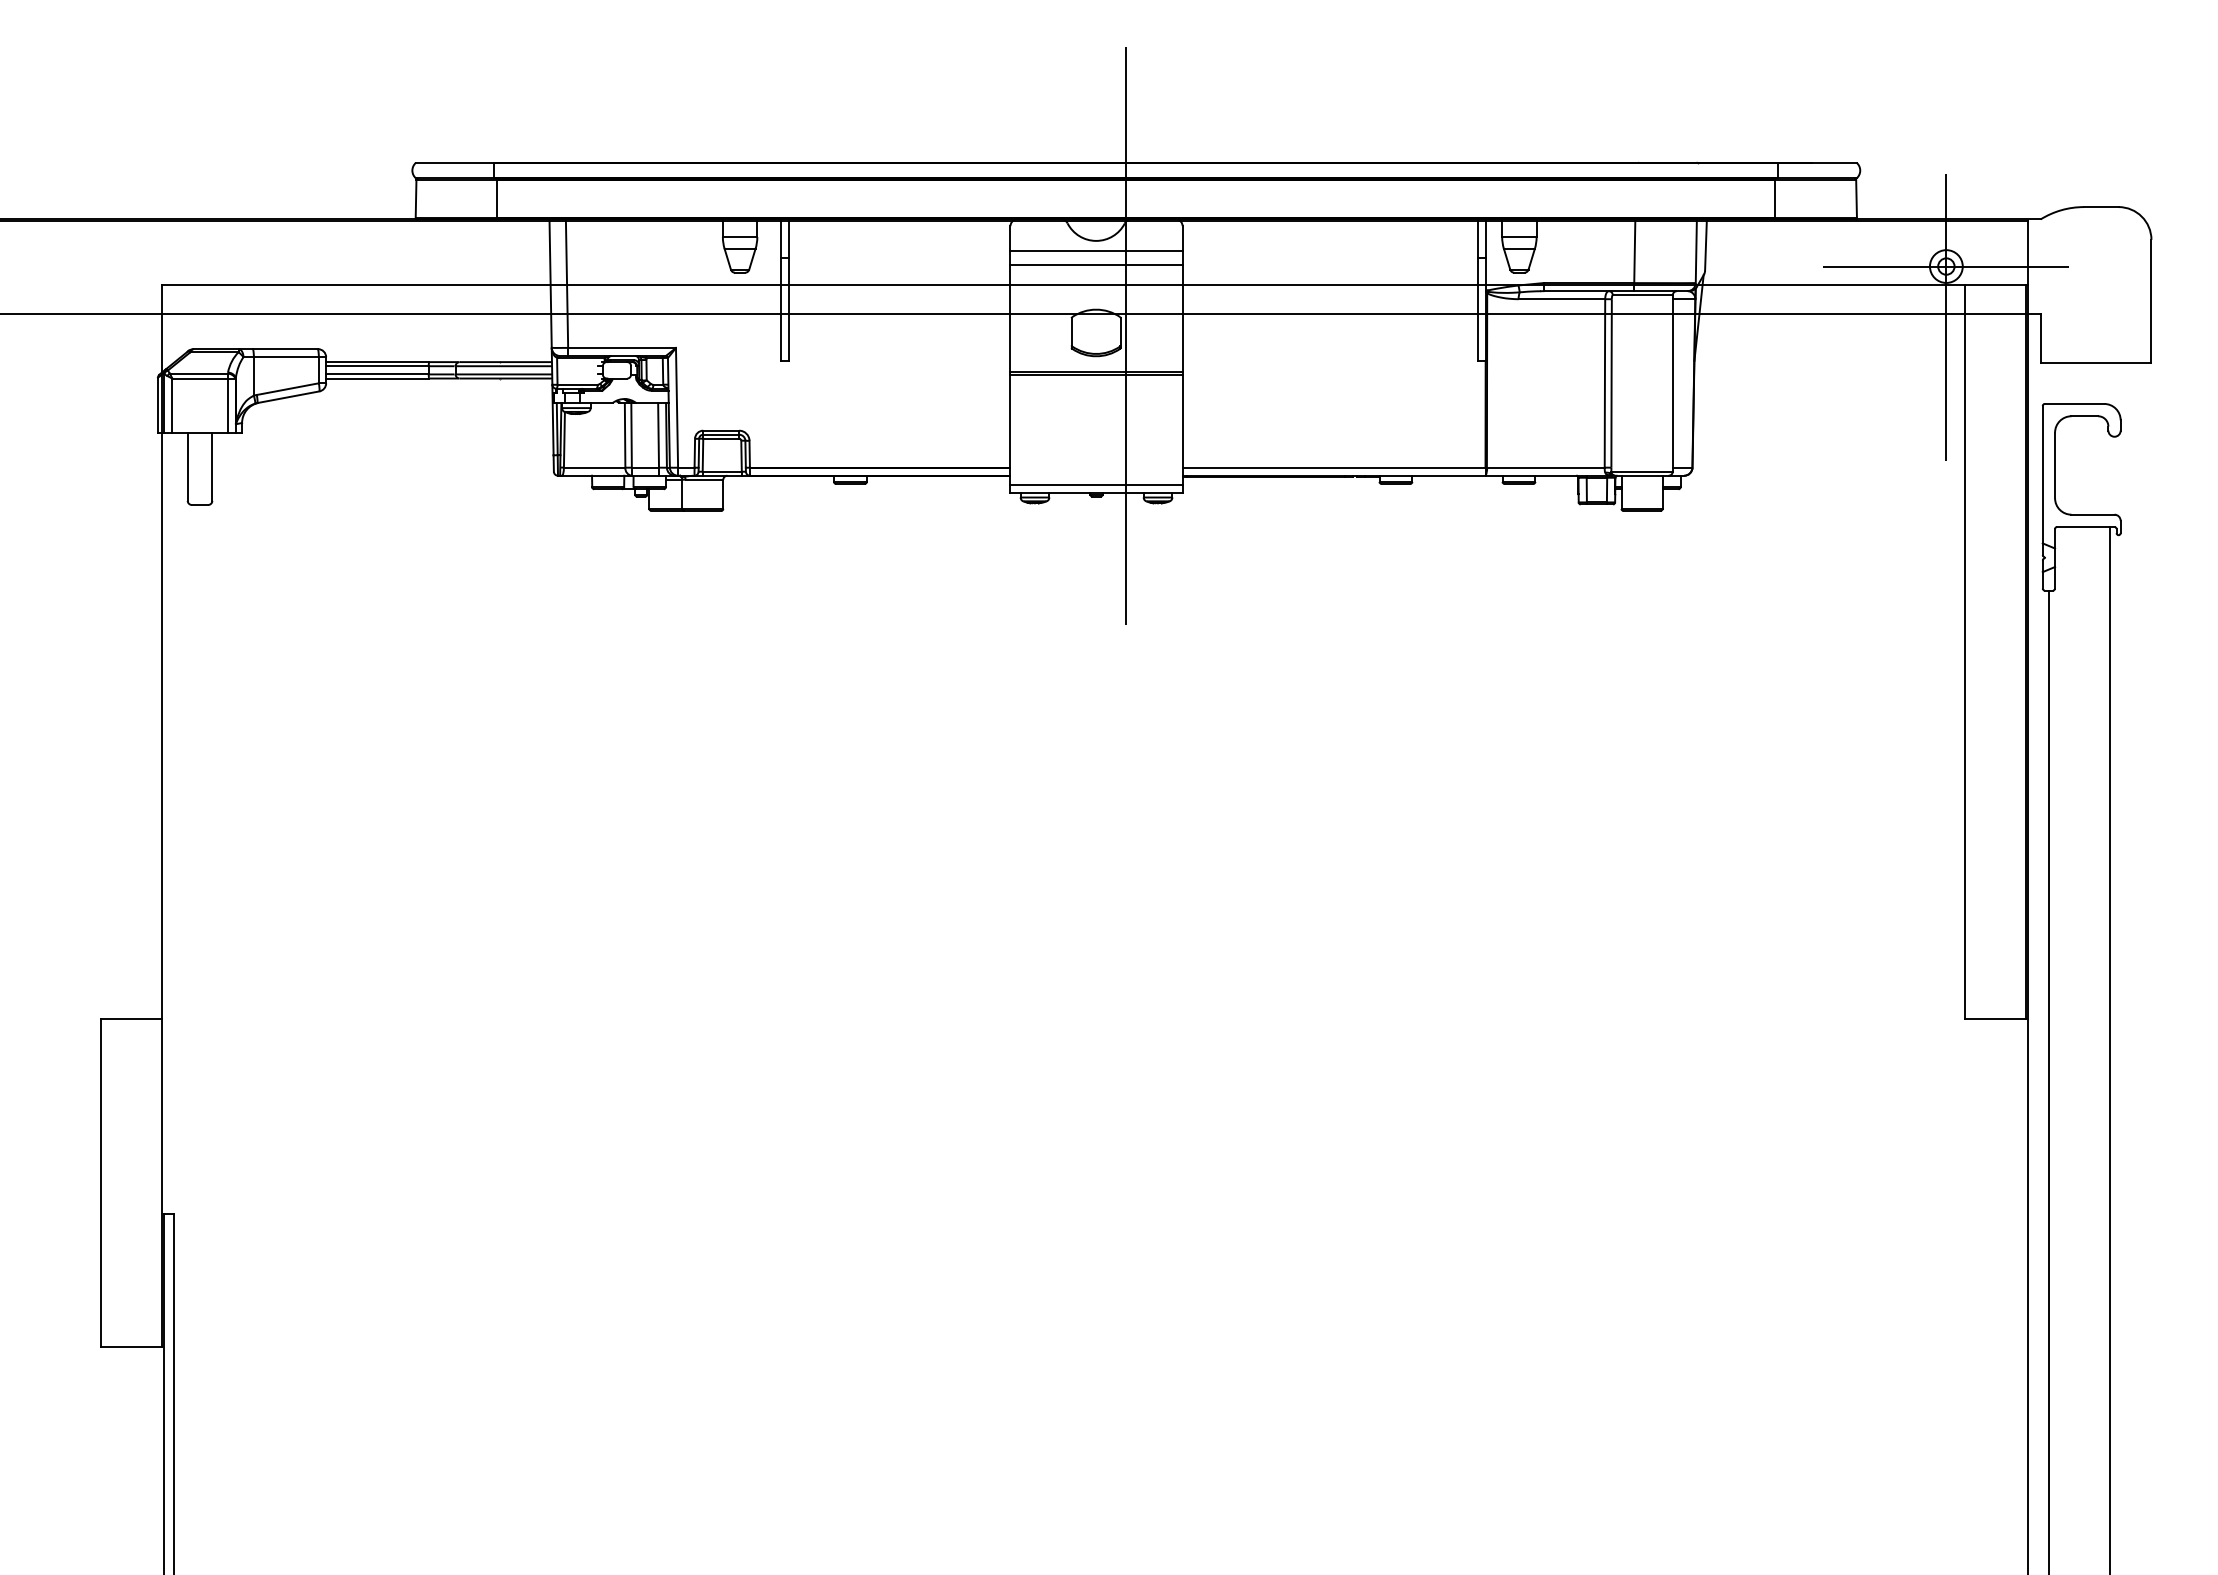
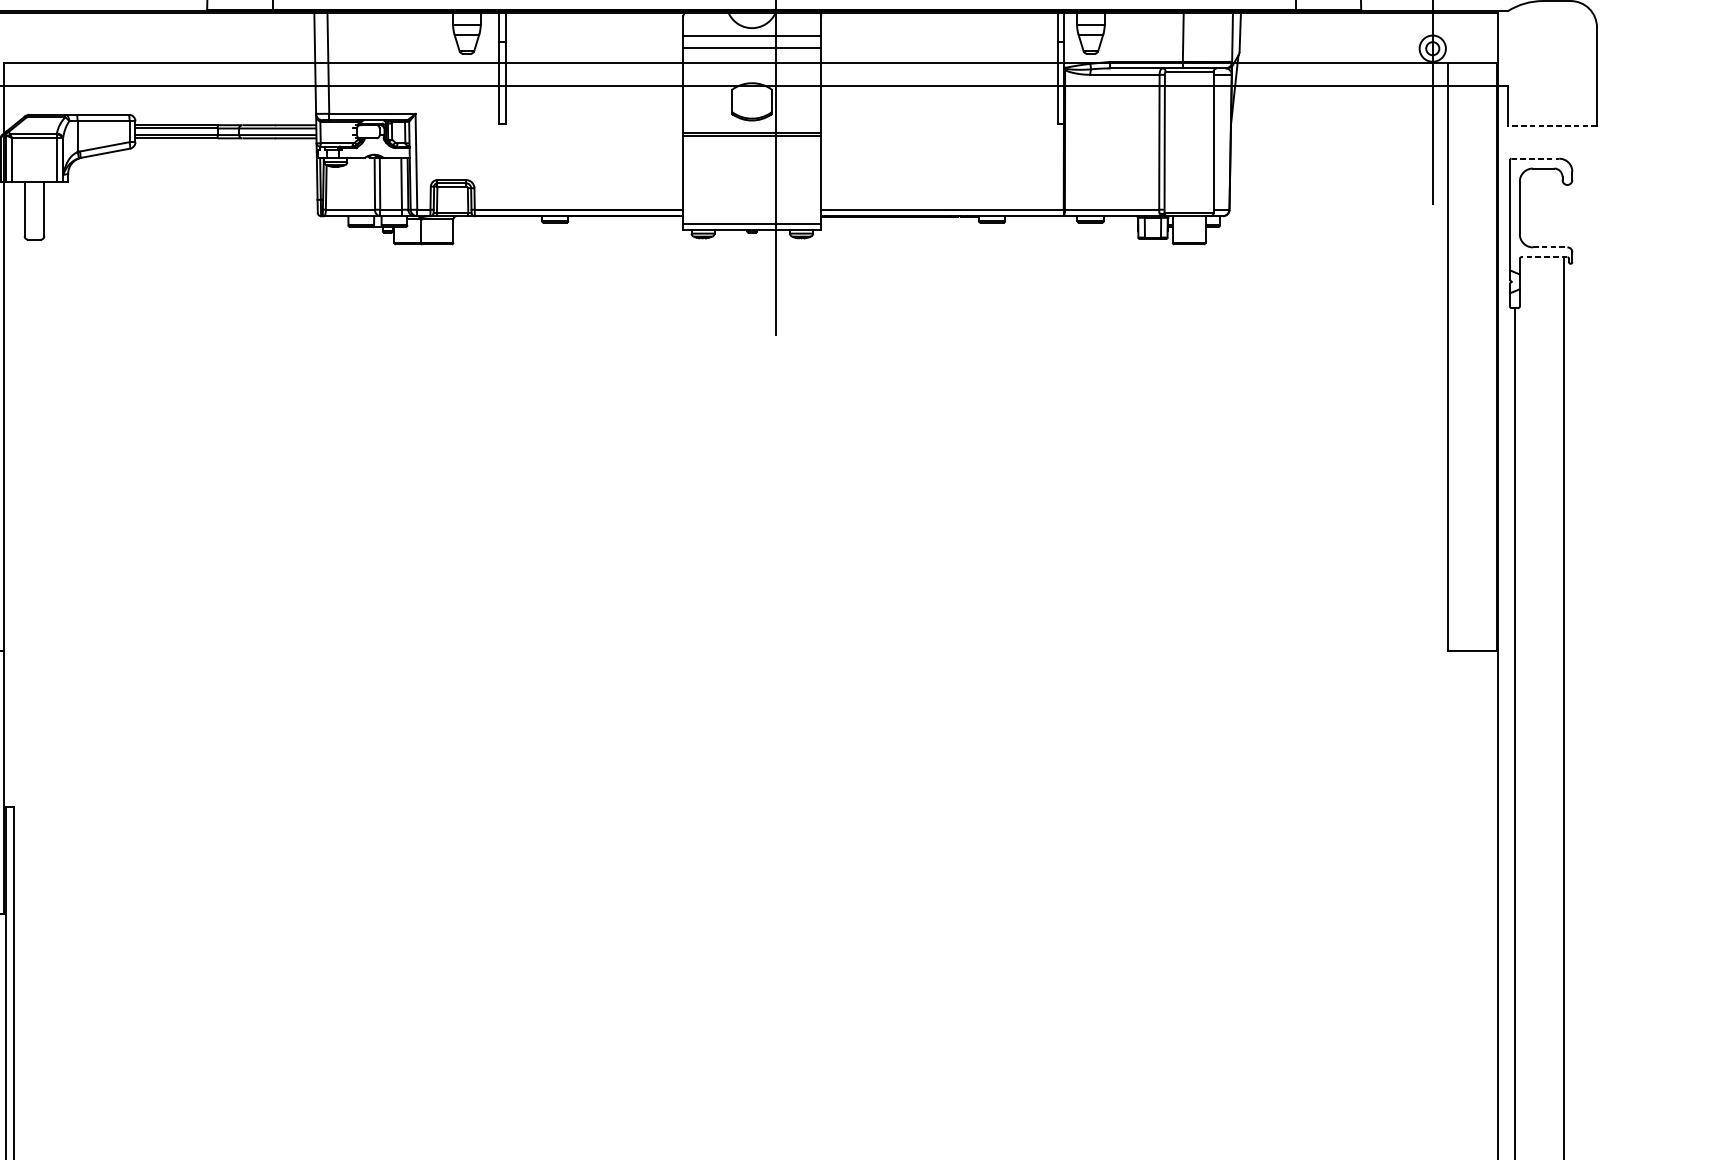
line: (1946, 266) -> (1432, 48), removed
line: (2095, 362) -> (1552, 125), solid -> dashed
line: (2074, 403) -> (1535, 158), solid -> dashed
line: (2093, 514) -> (1550, 247), solid -> dashed
line: (2085, 527) -> (1544, 257), solid -> dashed

